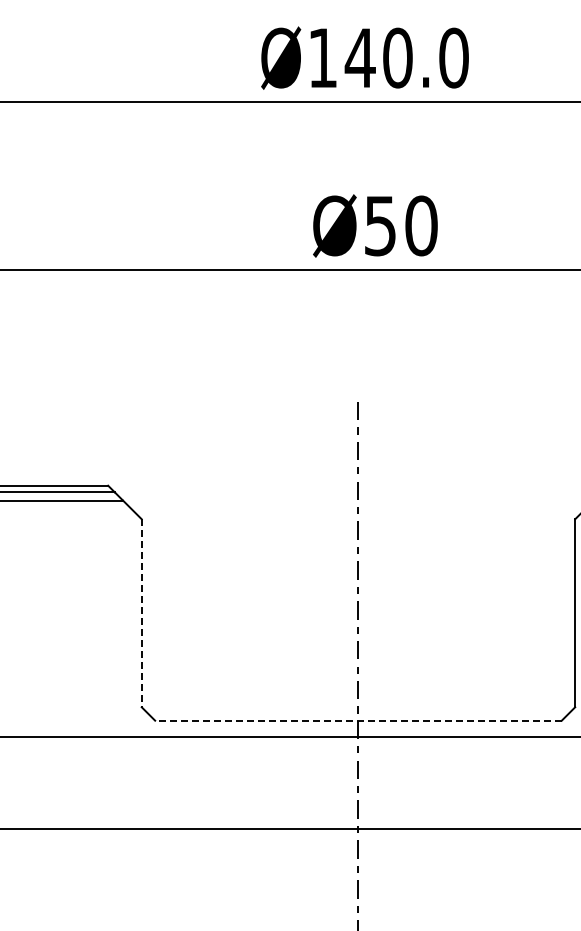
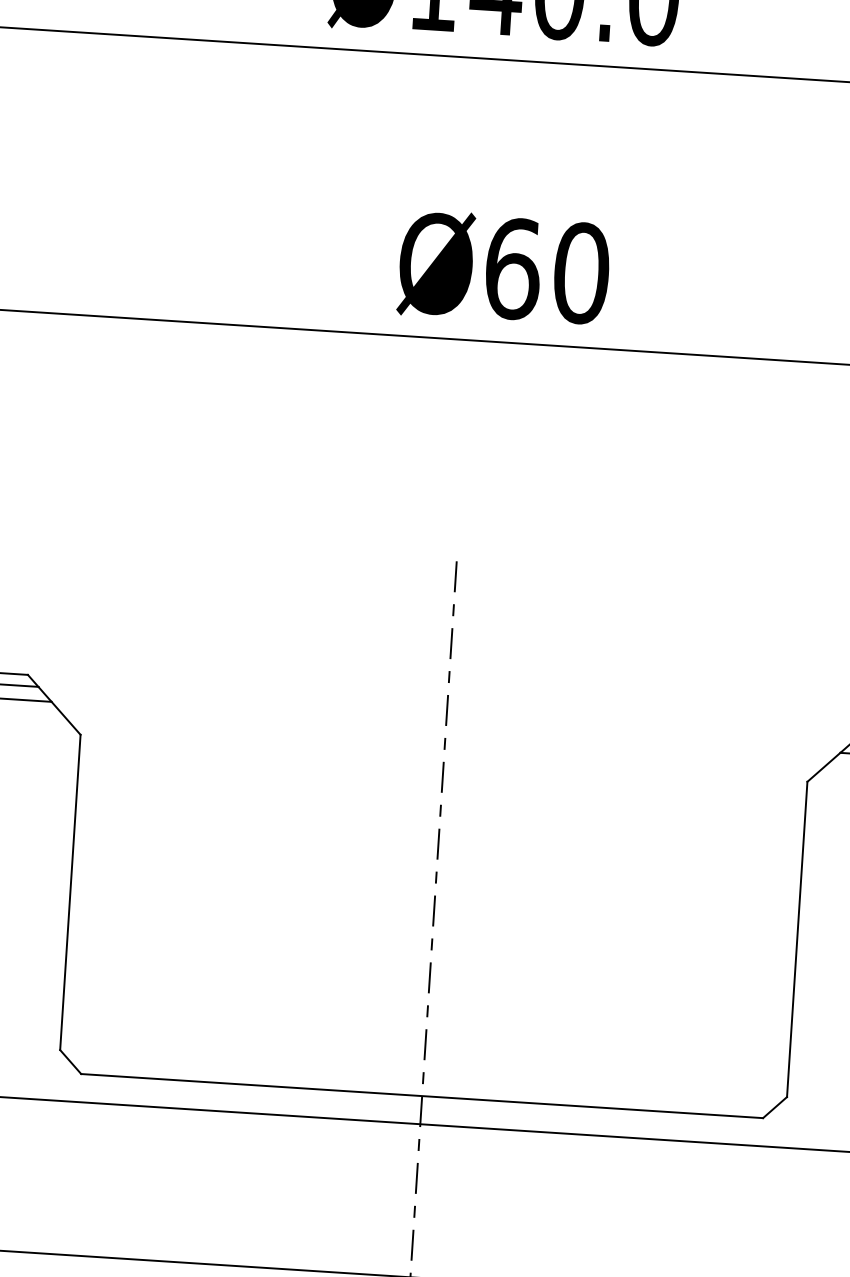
text: (380, 225) -> (512, 268), Ø50 -> Ø60
line: (141, 613) -> (69, 892), dashed -> solid
line: (357, 720) -> (420, 1095), dashed -> solid

